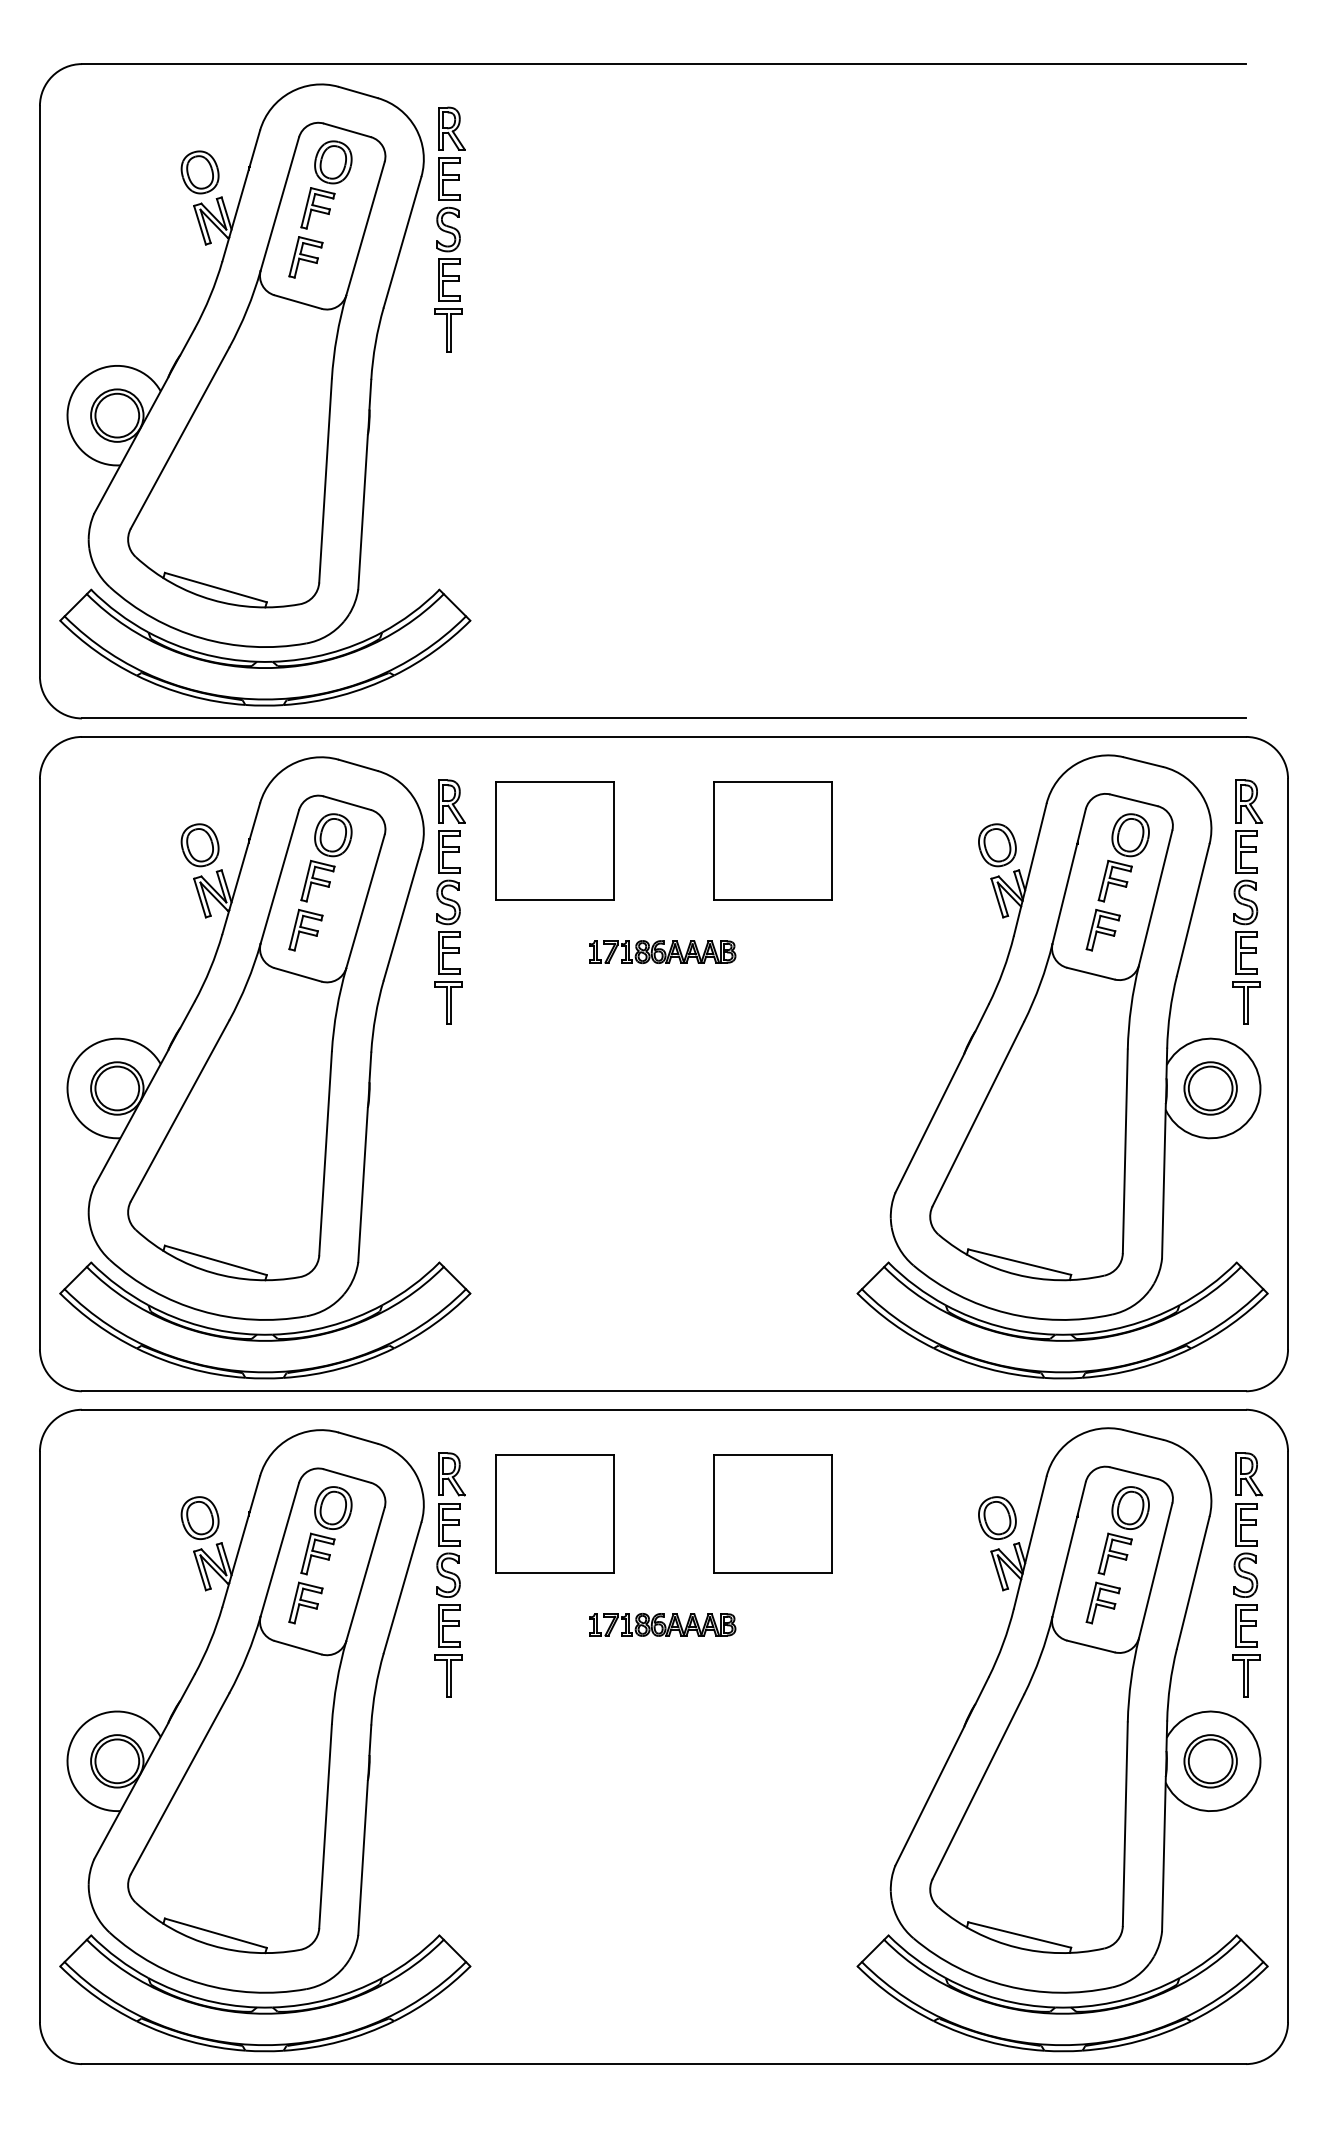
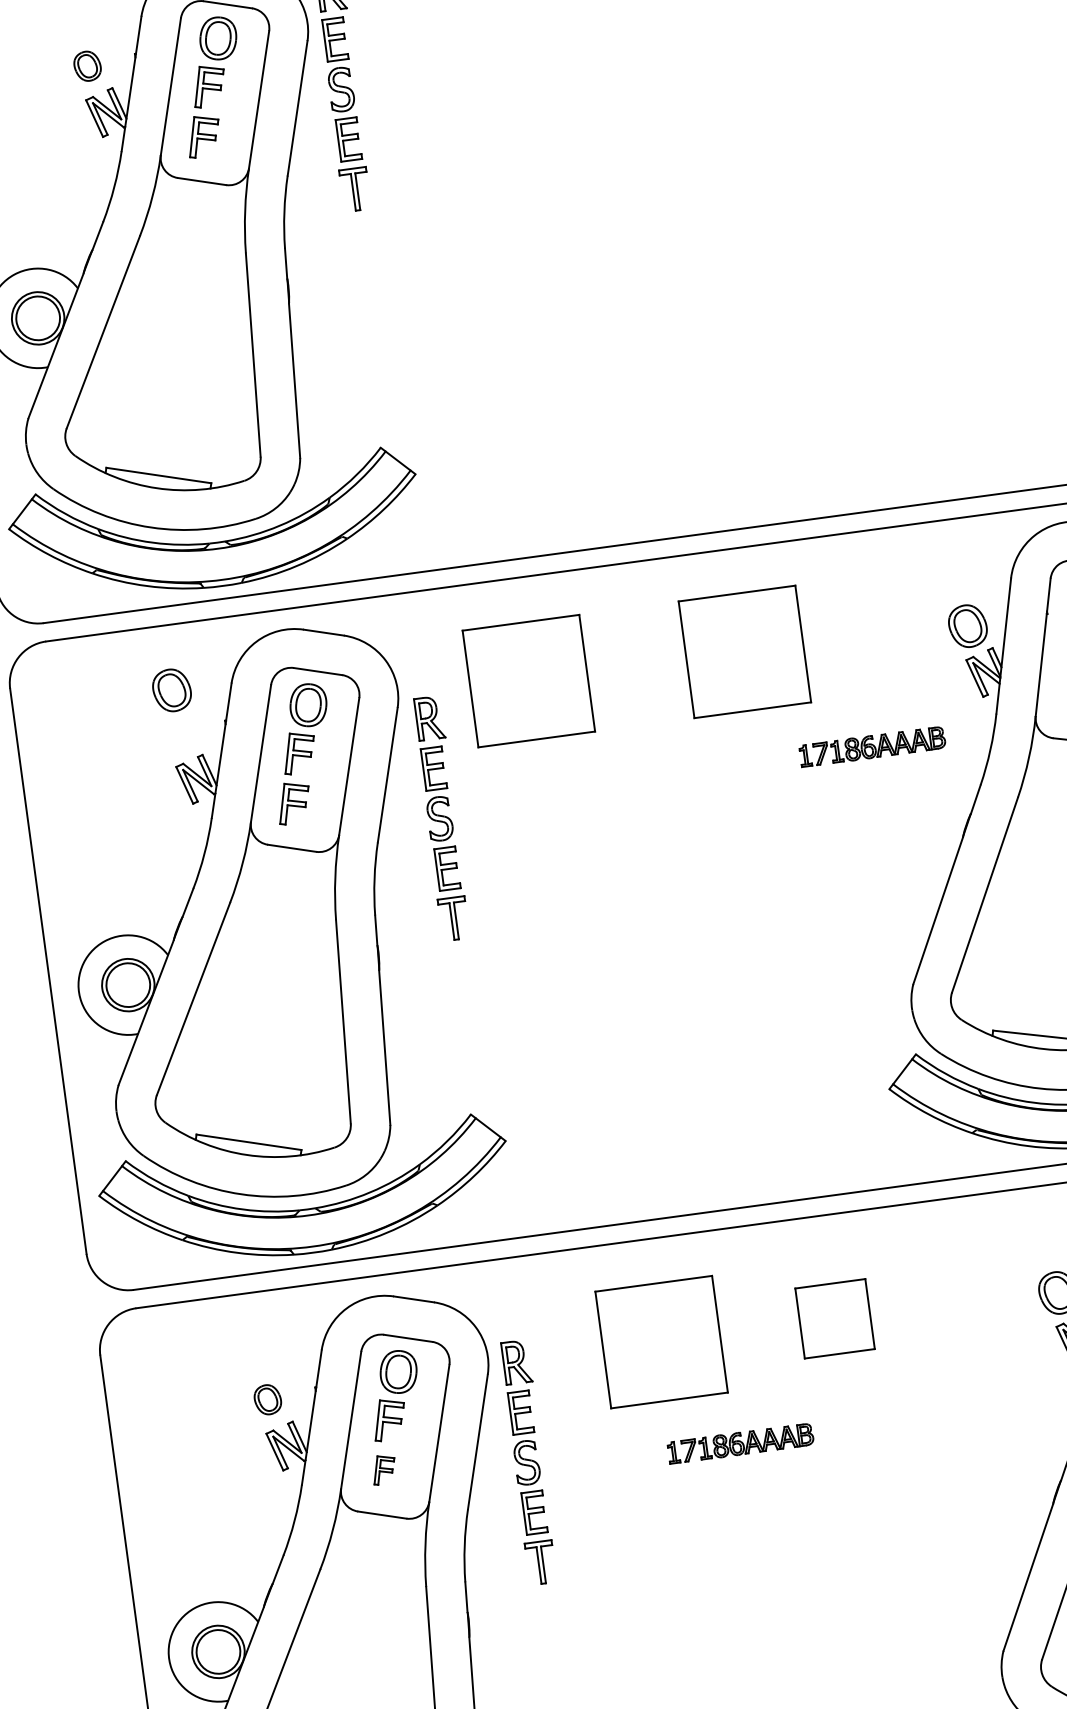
part: (199, 172) -> (87, 66), size x0.7
part: (199, 845) -> (171, 690), moved
part: (449, 901) -> (440, 817), moved
part: (662, 951) -> (872, 746), moved
part: (554, 1513) -> (661, 1341), moved
part: (772, 1513) -> (834, 1318), size x0.6
part: (199, 1517) -> (267, 1399), size x0.7
part: (449, 1574) -> (527, 1461), moved
part: (305, 1602) -> (383, 1469), size x0.7

